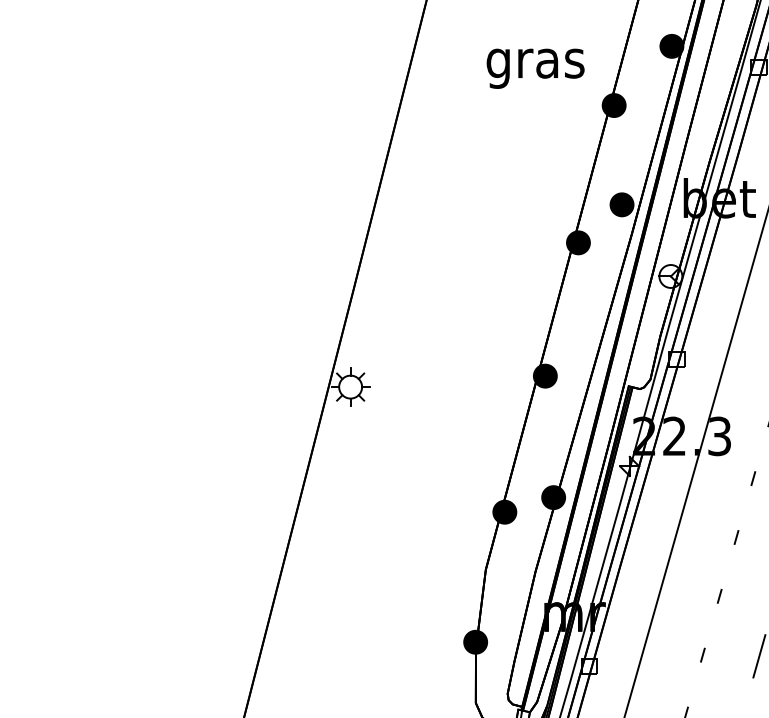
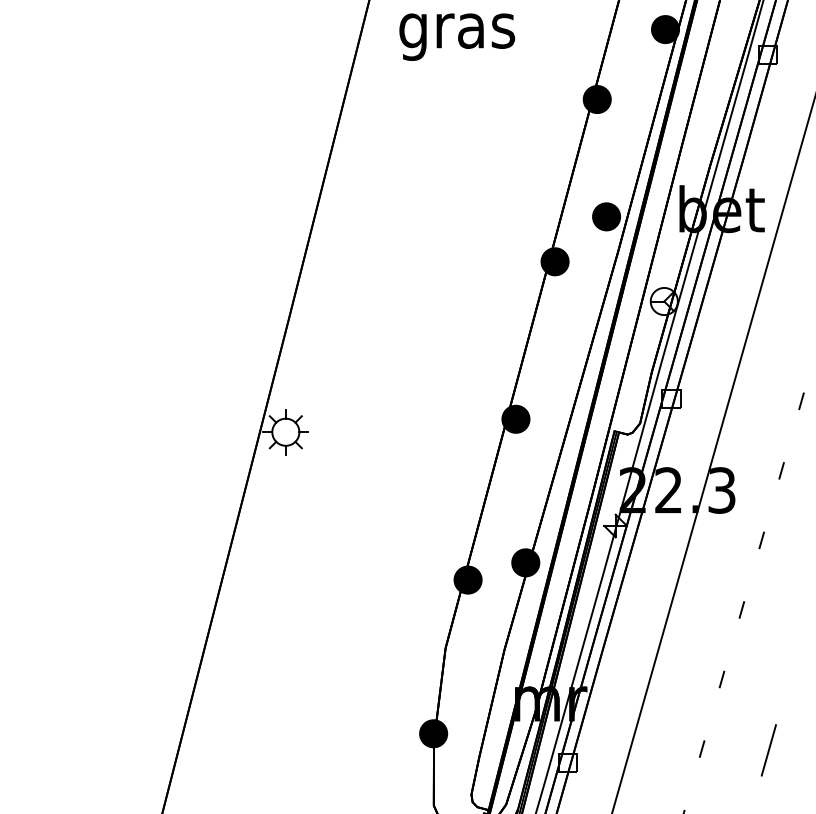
text: (535, 68) -> (457, 36), moved

